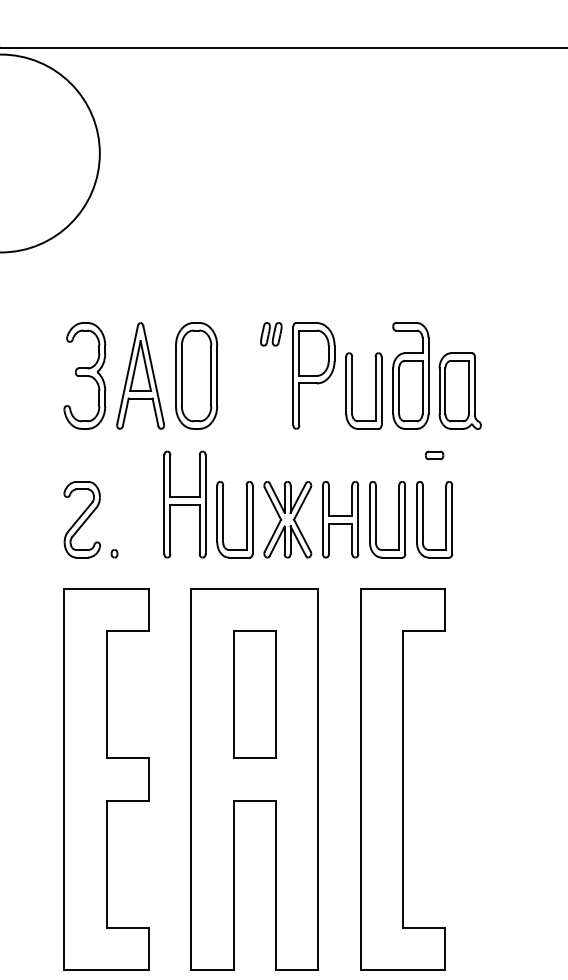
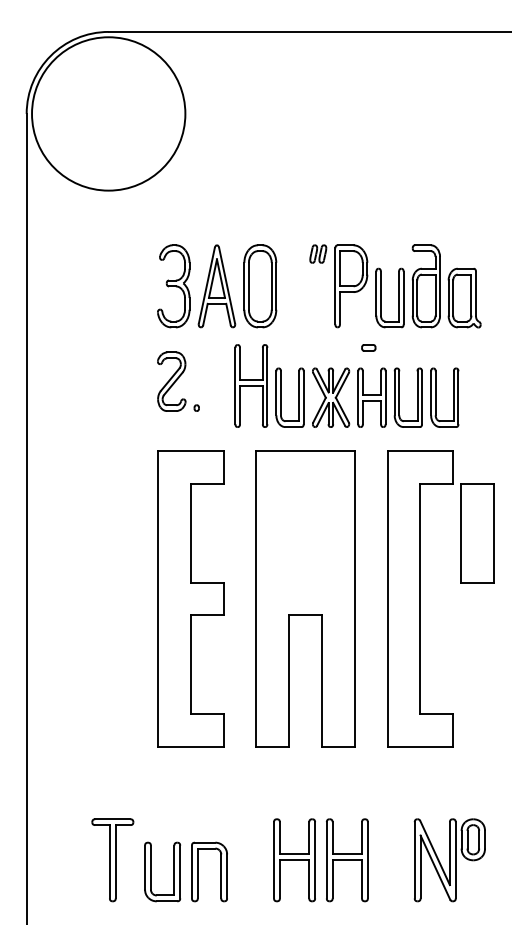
part: (434, 454) -> (368, 347), moved
part: (90, 519) -> (178, 381), moved
part: (254, 694) -> (477, 533), moved

